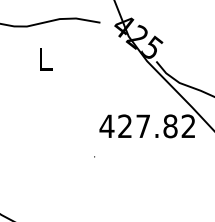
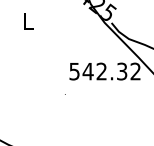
text: (138, 126) -> (98, 71), 427.82 -> 542.32

